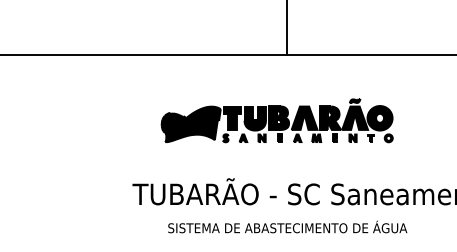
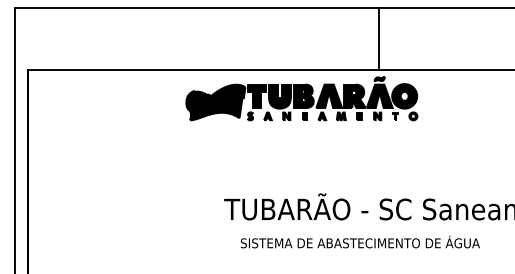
part: (276, 120) -> (301, 98), moved
text: (287, 226) -> (360, 241), moved

